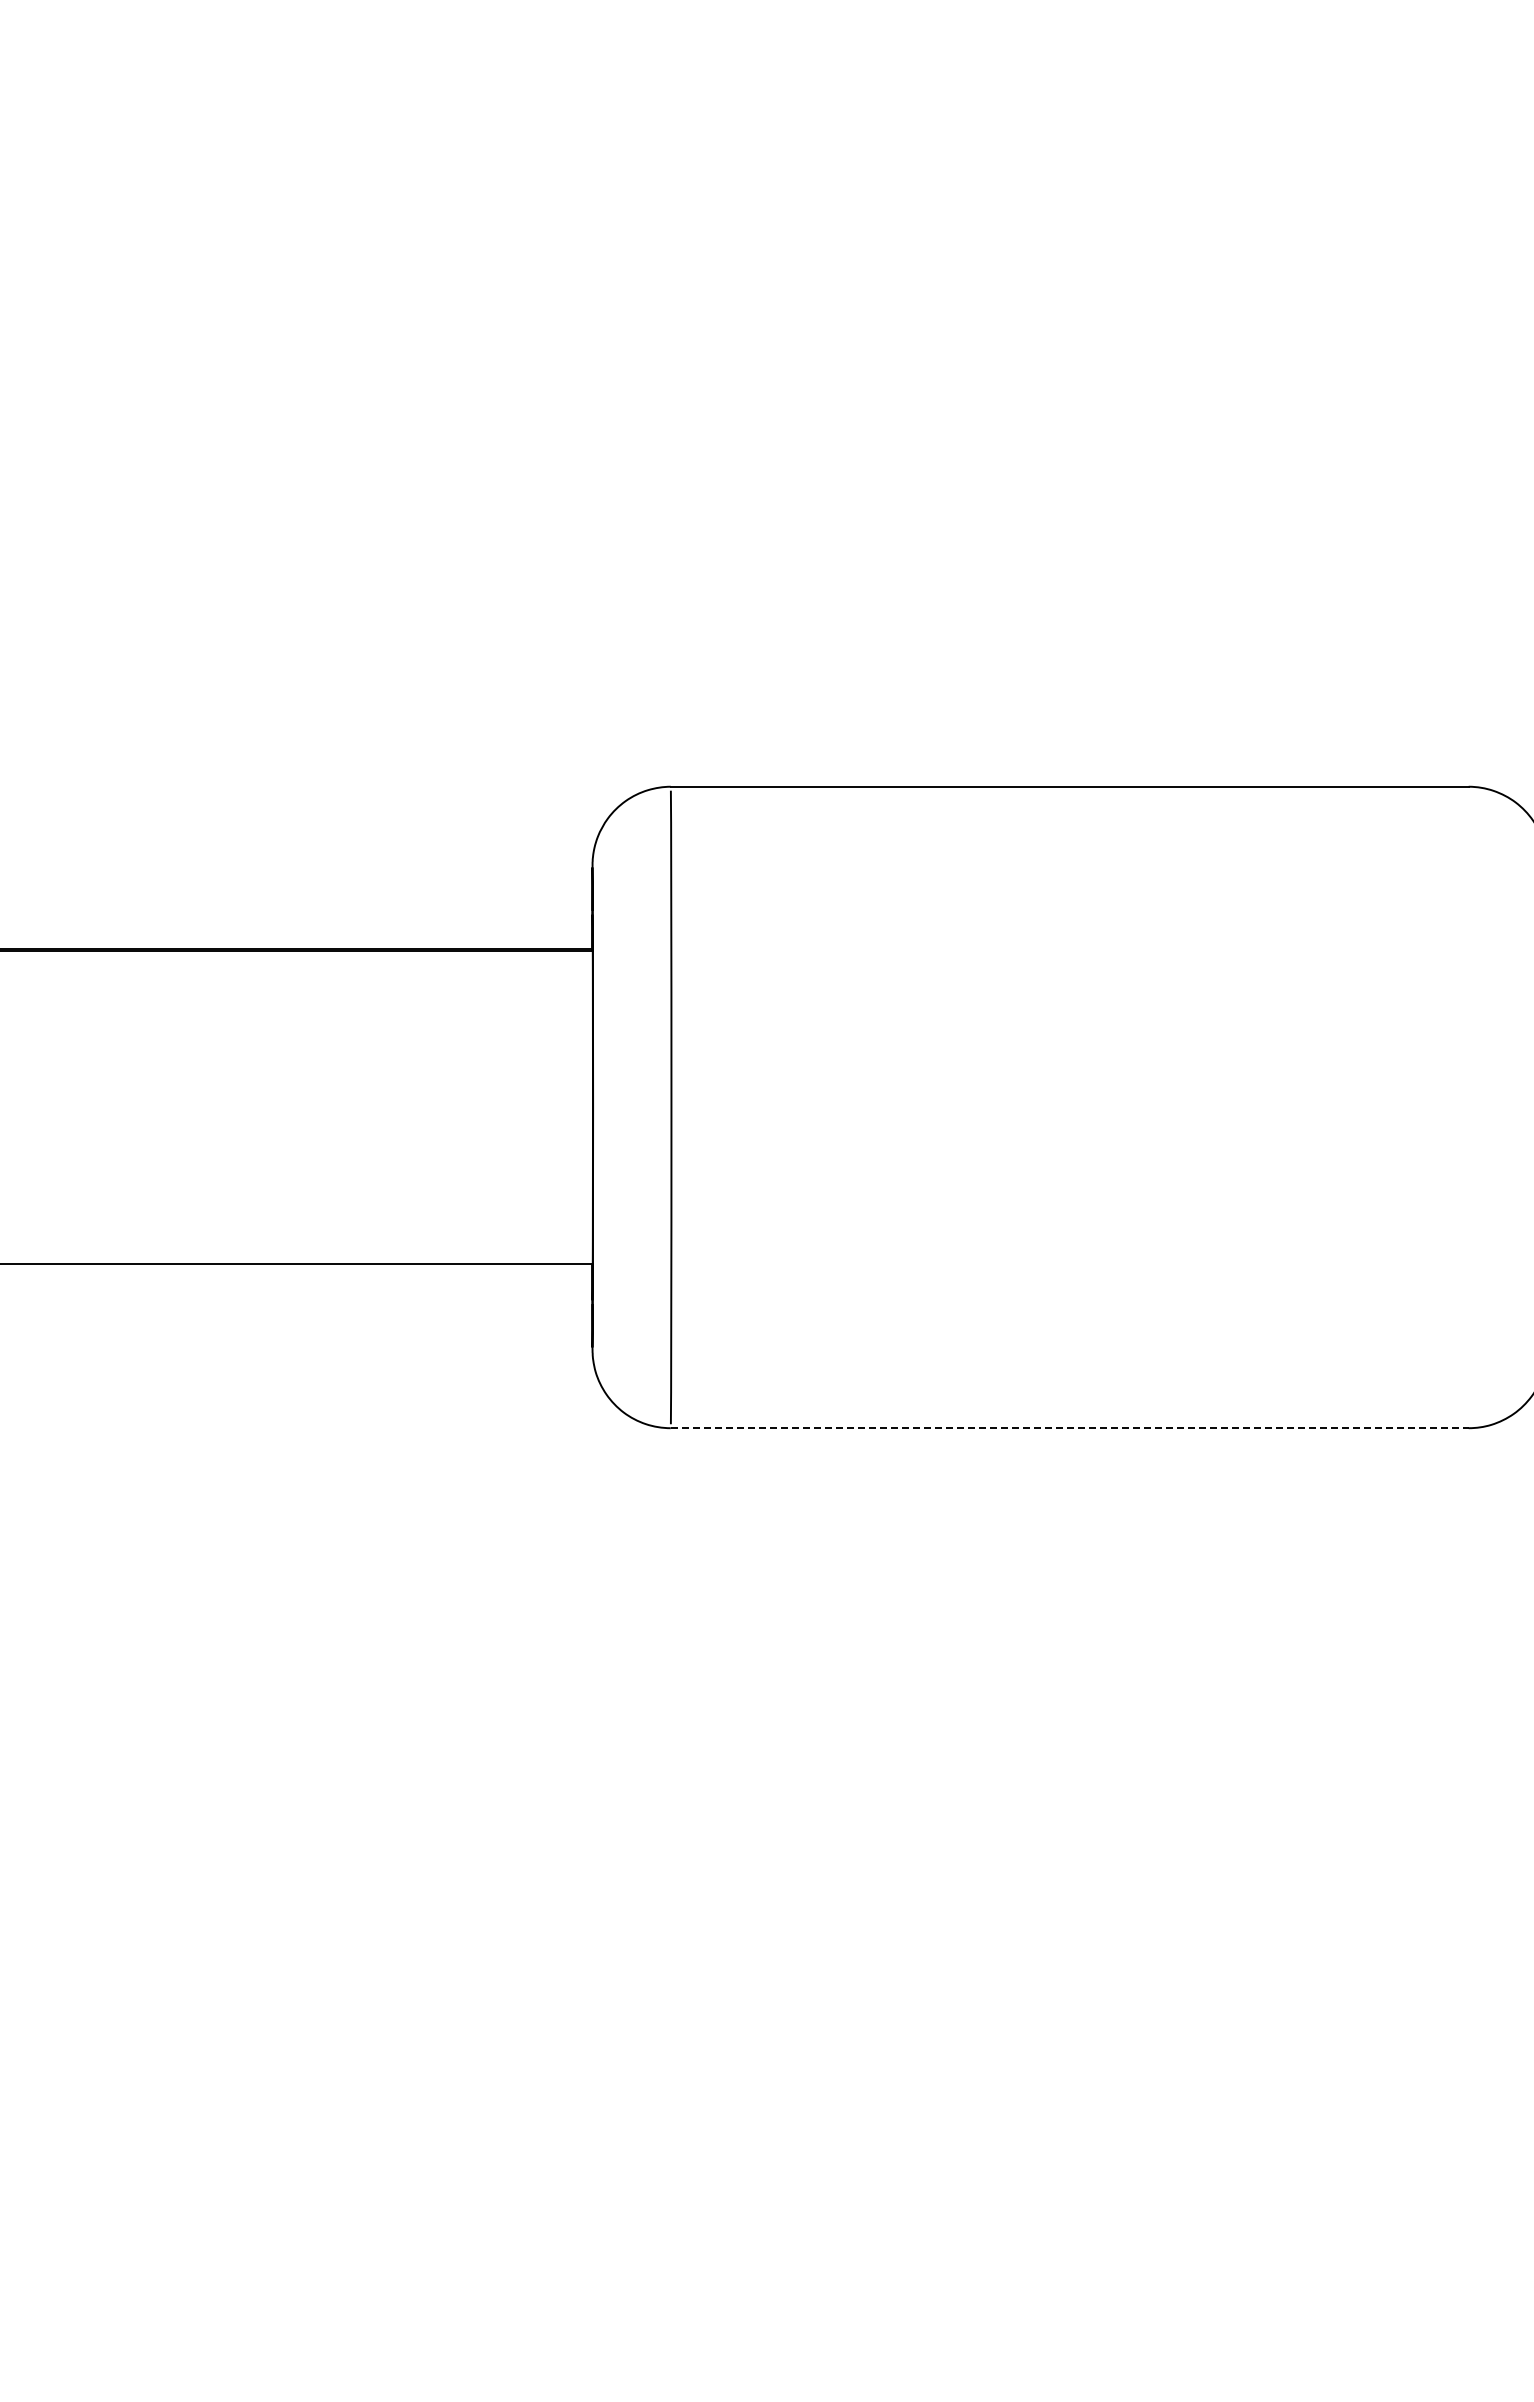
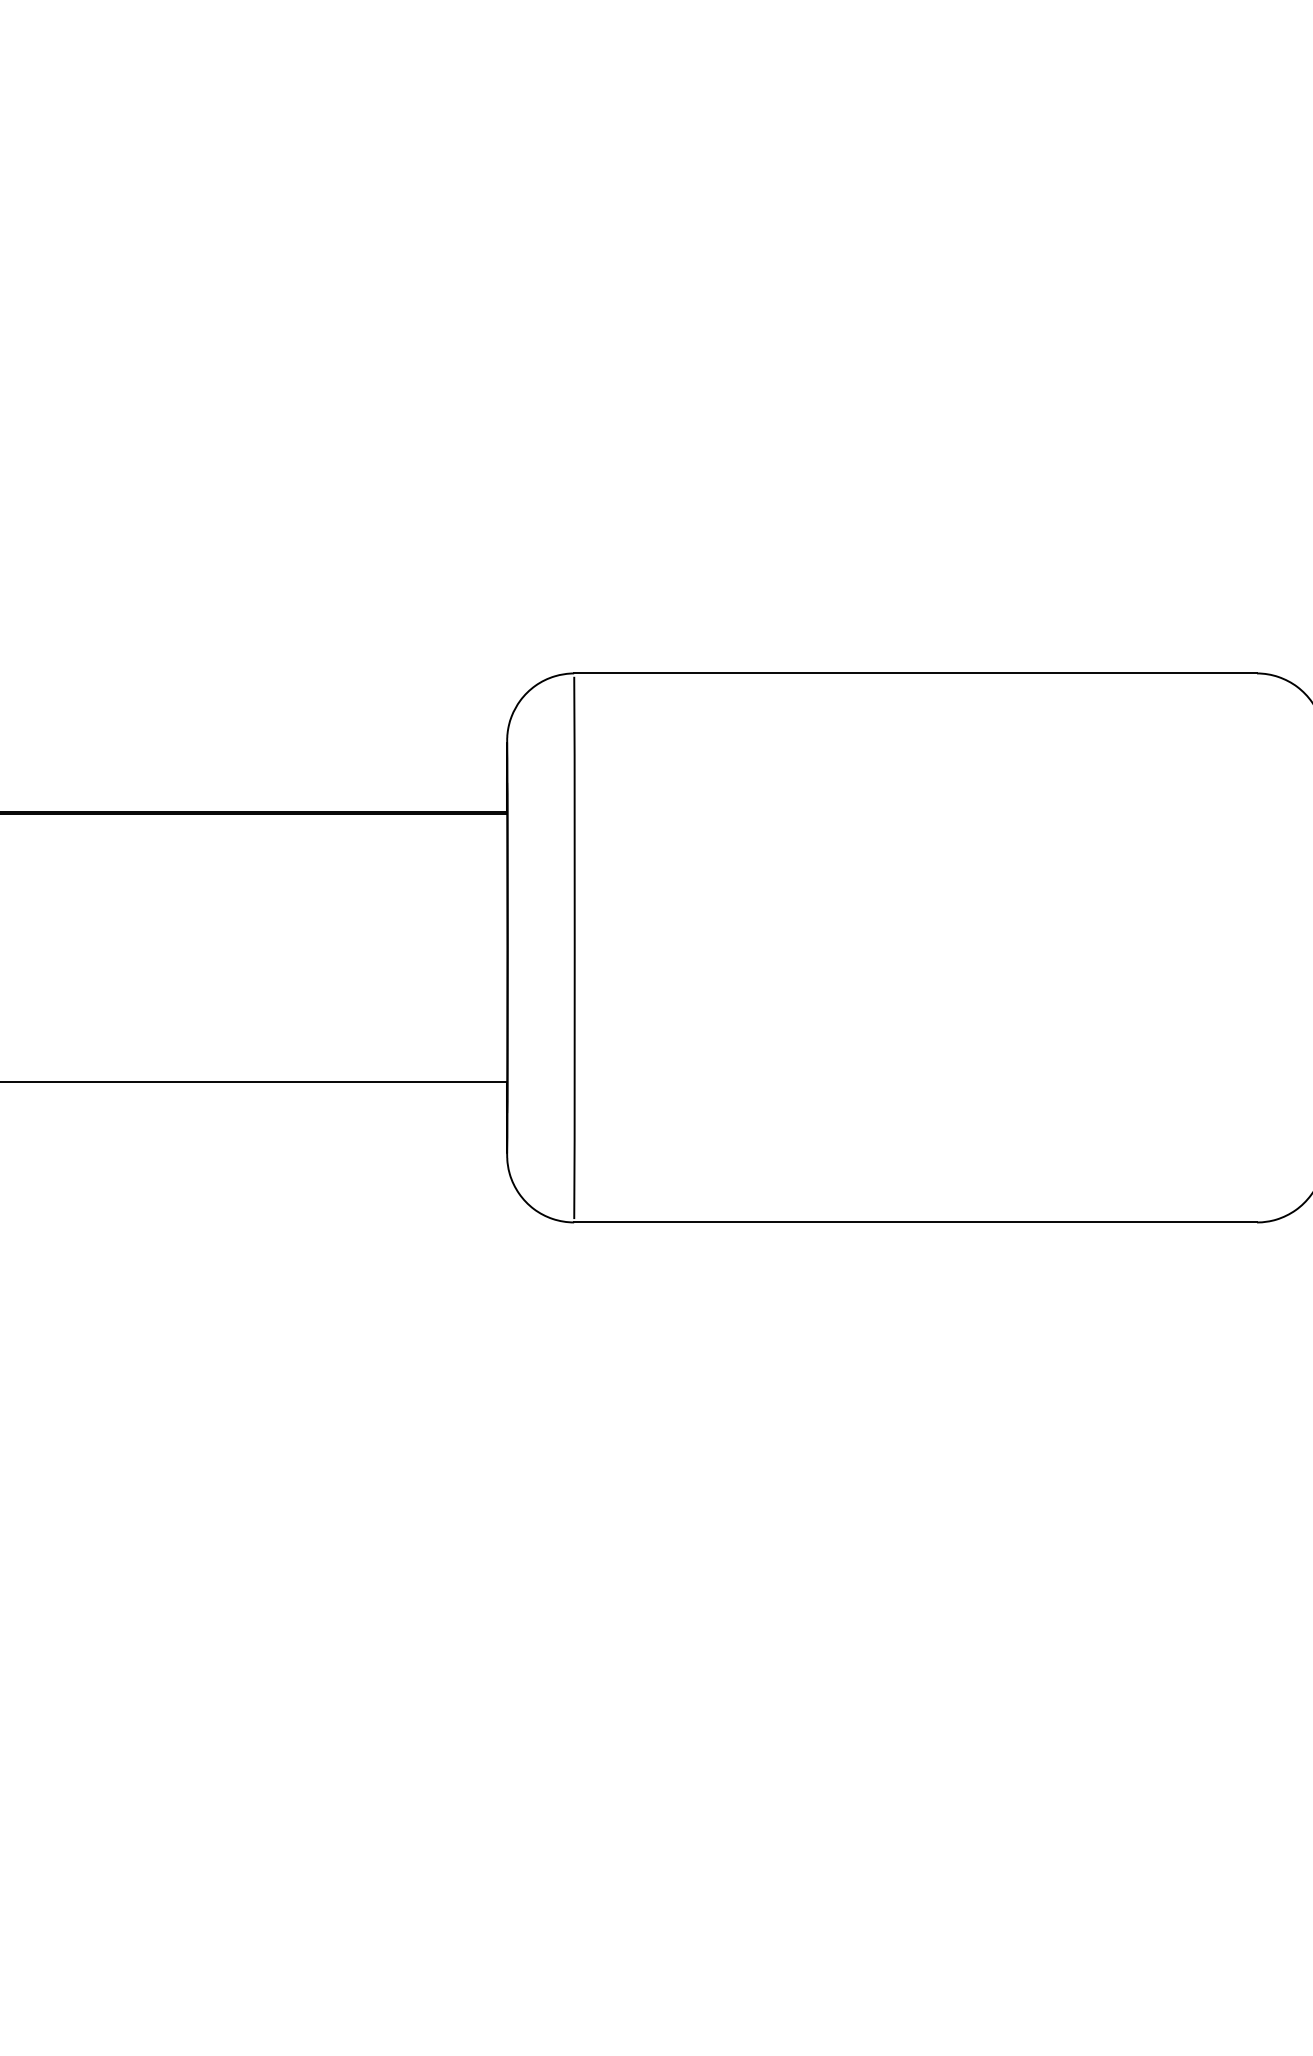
line: (1069, 1428) -> (915, 1222), dashed -> solid

